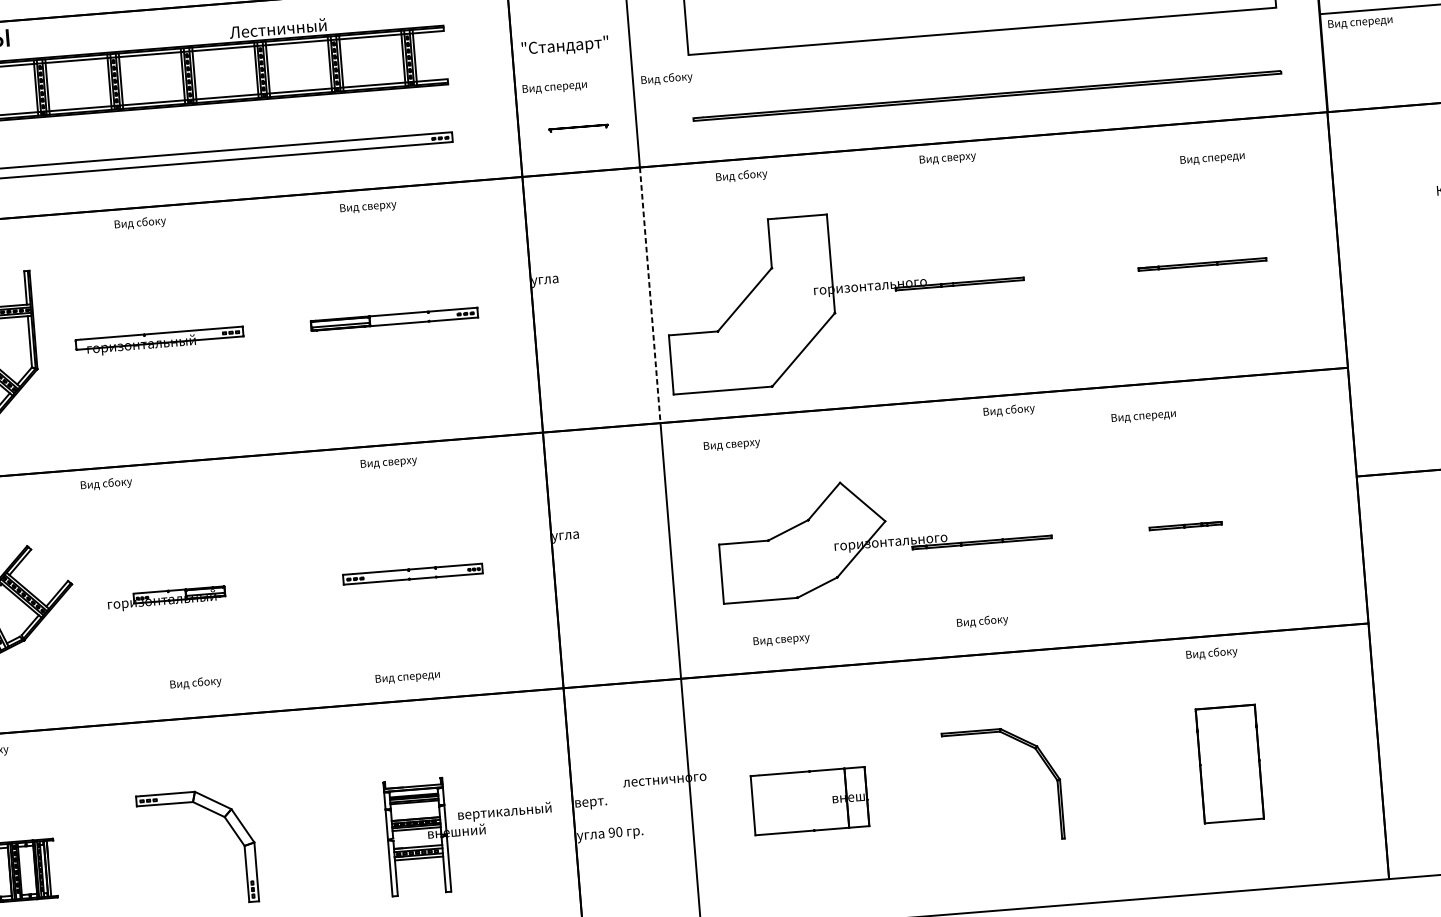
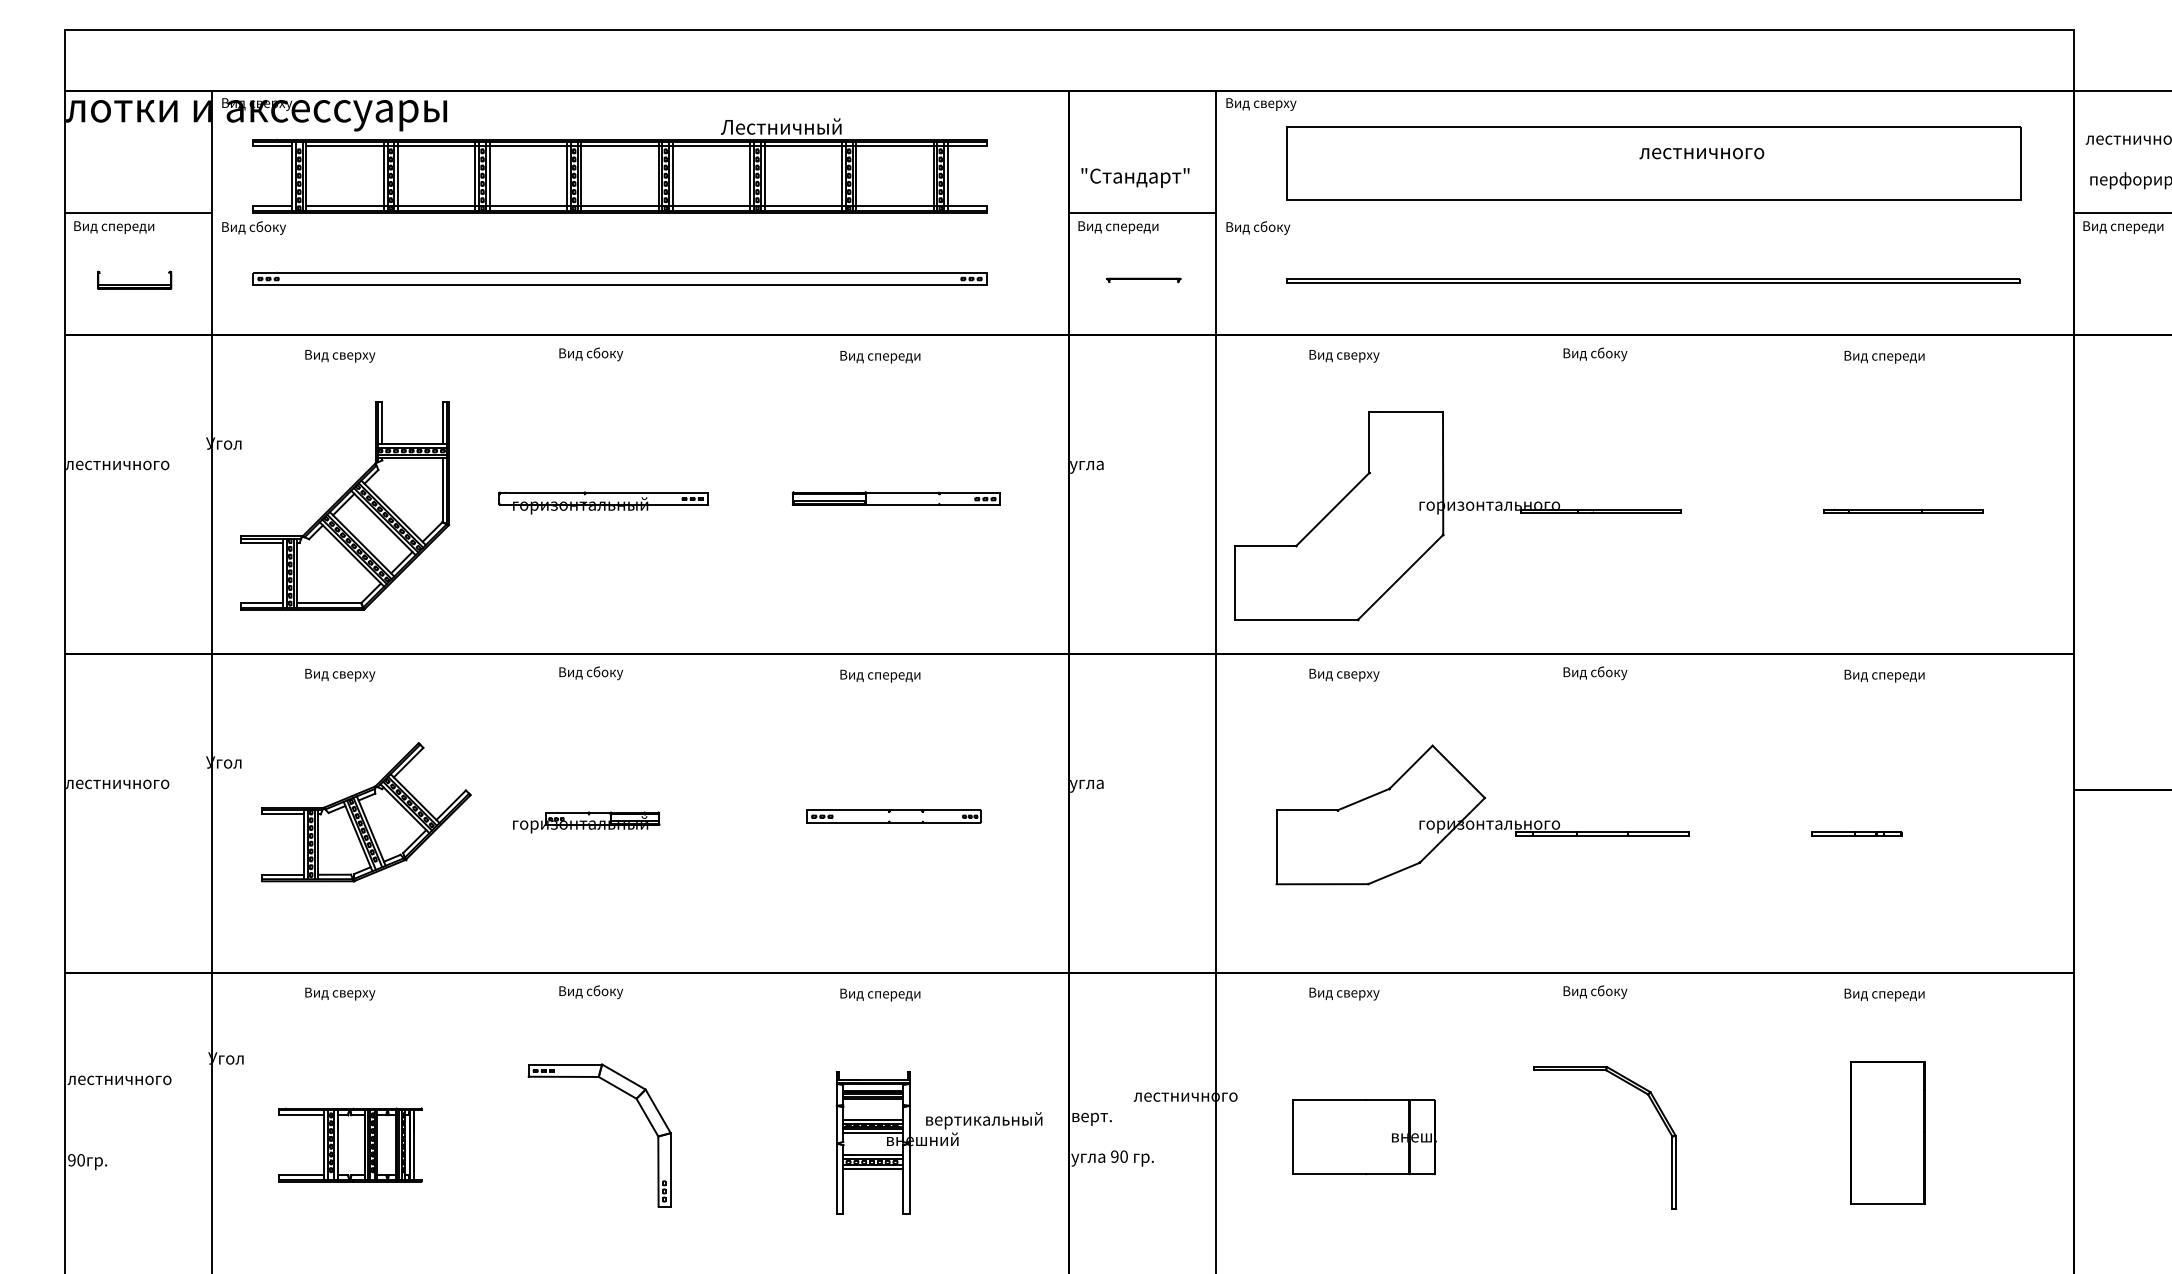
line: (573, 74) -> (1142, 212), added
text: (961, 157) -> (1615, 354), Вид сверху -> Вид сбоку
text: (1212, 158) -> (1884, 357), moved
text: (757, 174) -> (1361, 355), Вид сбоку -> Вид сверху
text: (386, 206) -> (898, 358), Вид сверху -> Вид спереди
line: (650, 295) -> (1216, 494), dashed -> solid
text: (1009, 410) -> (1595, 673), moved
text: (1143, 416) -> (1884, 675), moved
text: (732, 444) -> (1344, 674), moved
text: (407, 462) -> (898, 677), Вид сверху -> Вид спереди
text: (106, 484) -> (591, 673), moved
text: (982, 621) -> (1595, 992), moved
text: (781, 639) -> (1344, 993), moved
text: (1231, 651) -> (1901, 994), Вид сбоку -> Вид спереди
text: (407, 677) -> (880, 994), moved
text: (195, 683) -> (590, 992), moved

